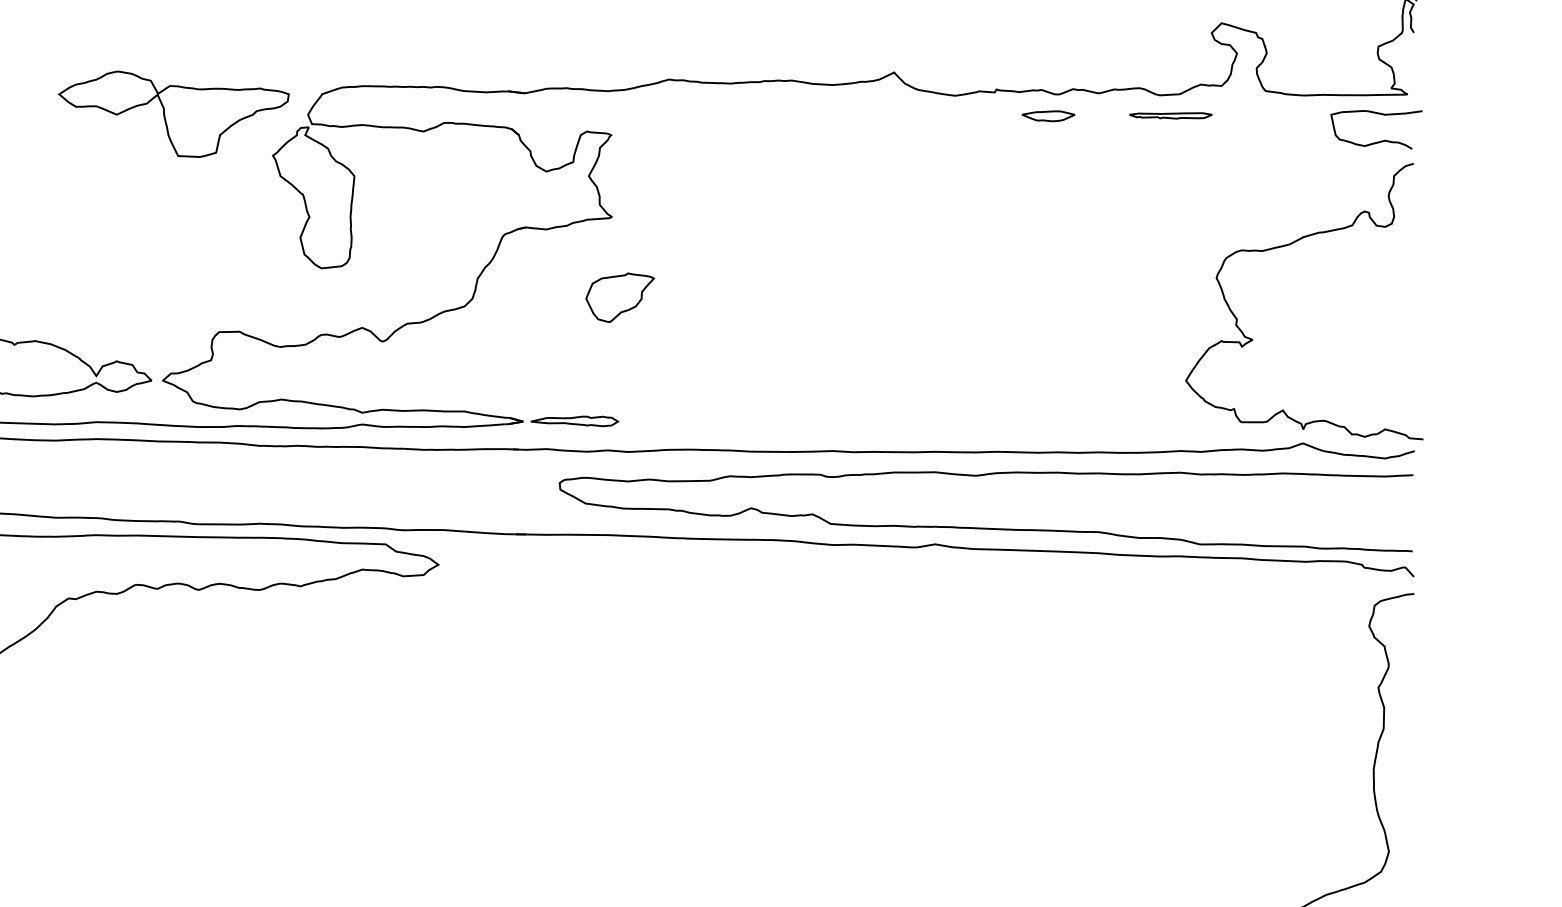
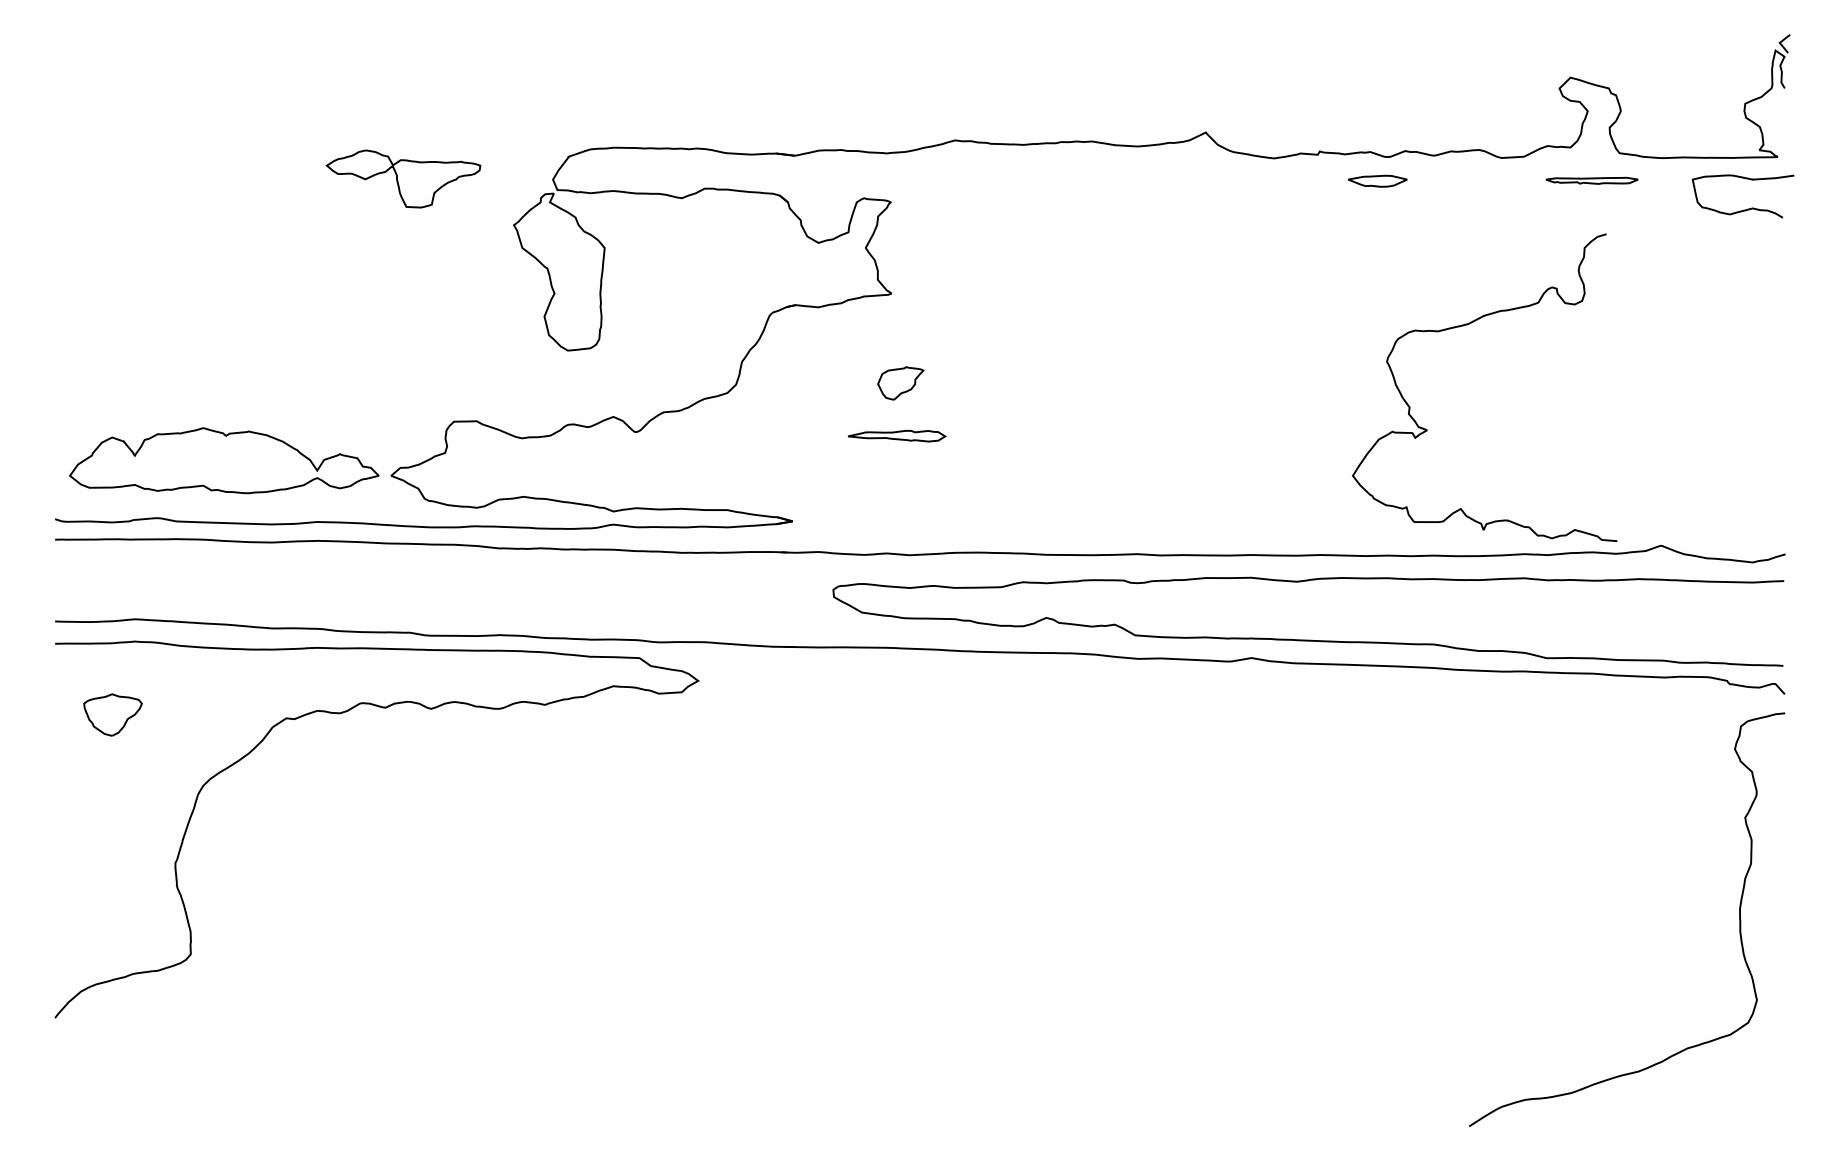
part: (173, 113) -> (403, 178), size x0.6
part: (1170, 115) -> (1591, 180), moved
curve: (1288, 245) -> (1467, 325), moved
part: (620, 297) -> (900, 383), size x0.6
part: (575, 421) -> (897, 436), moved

